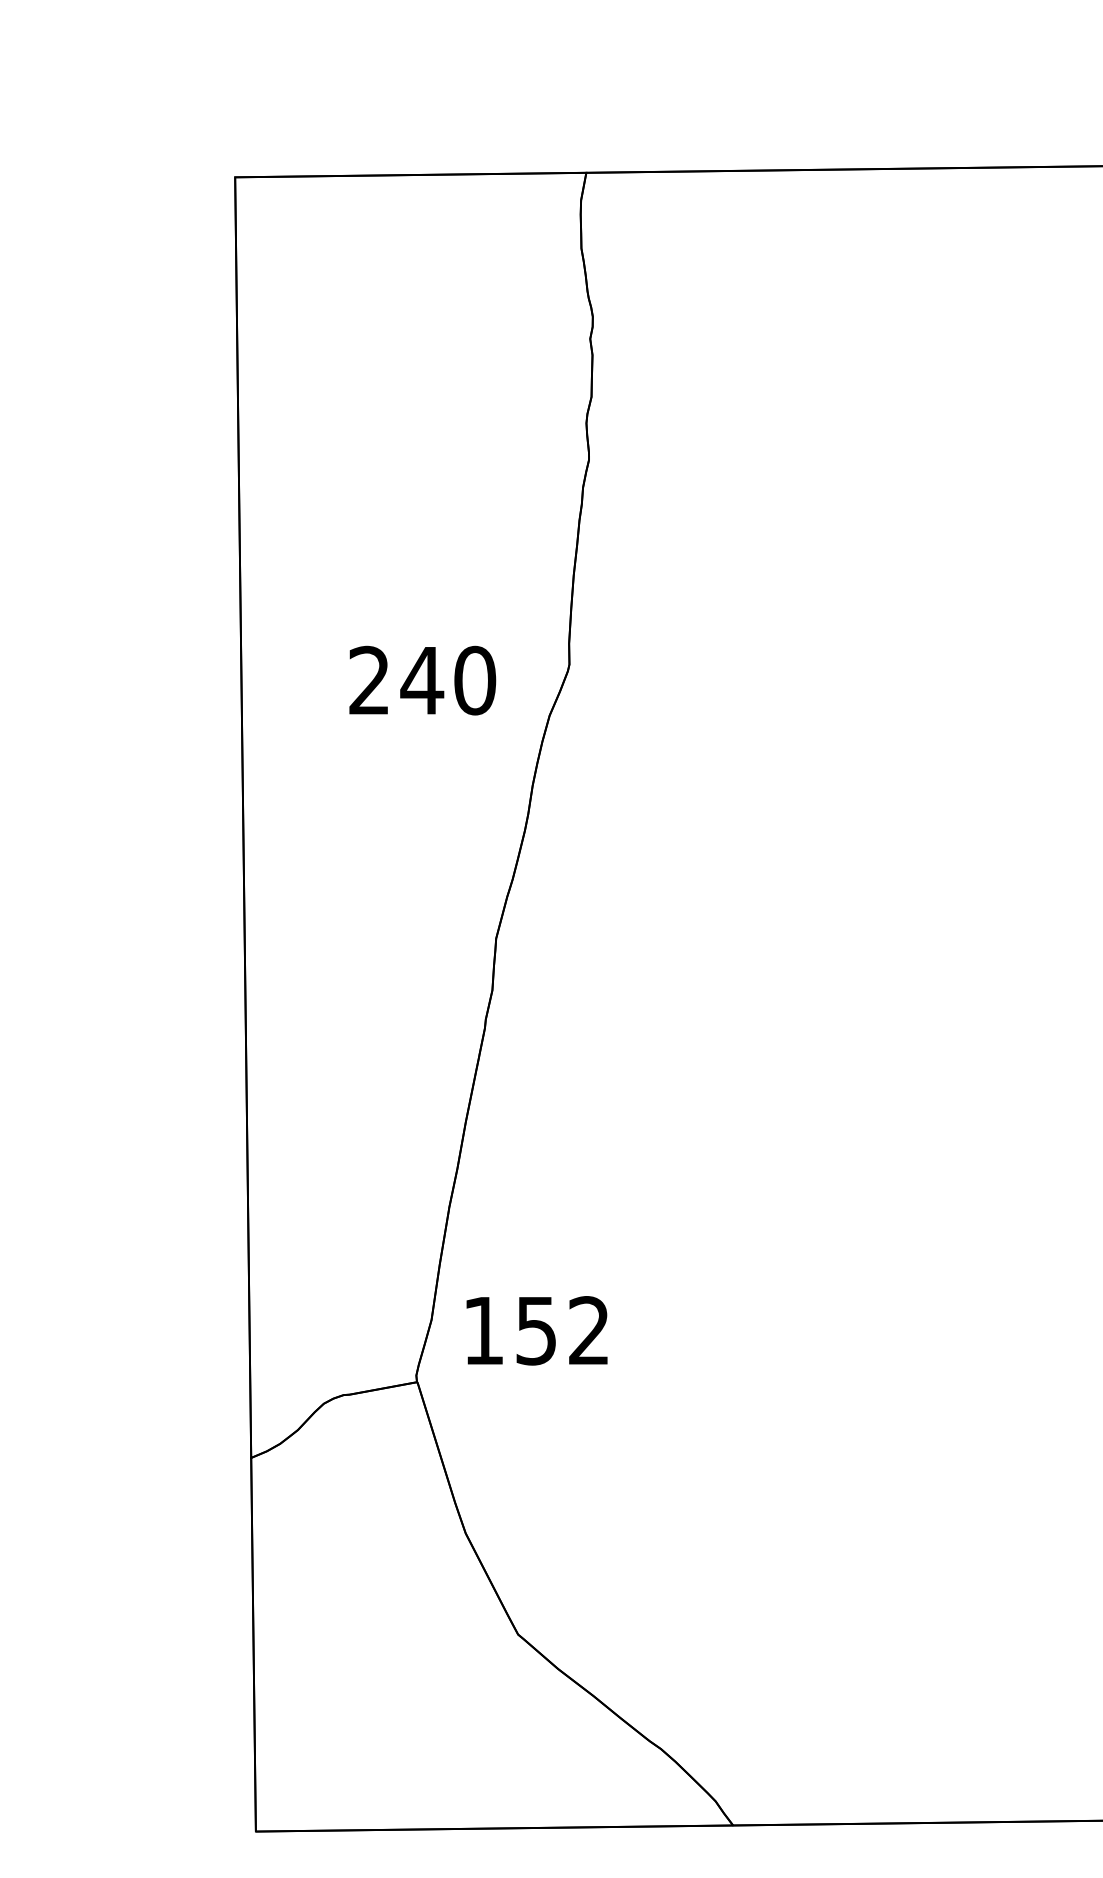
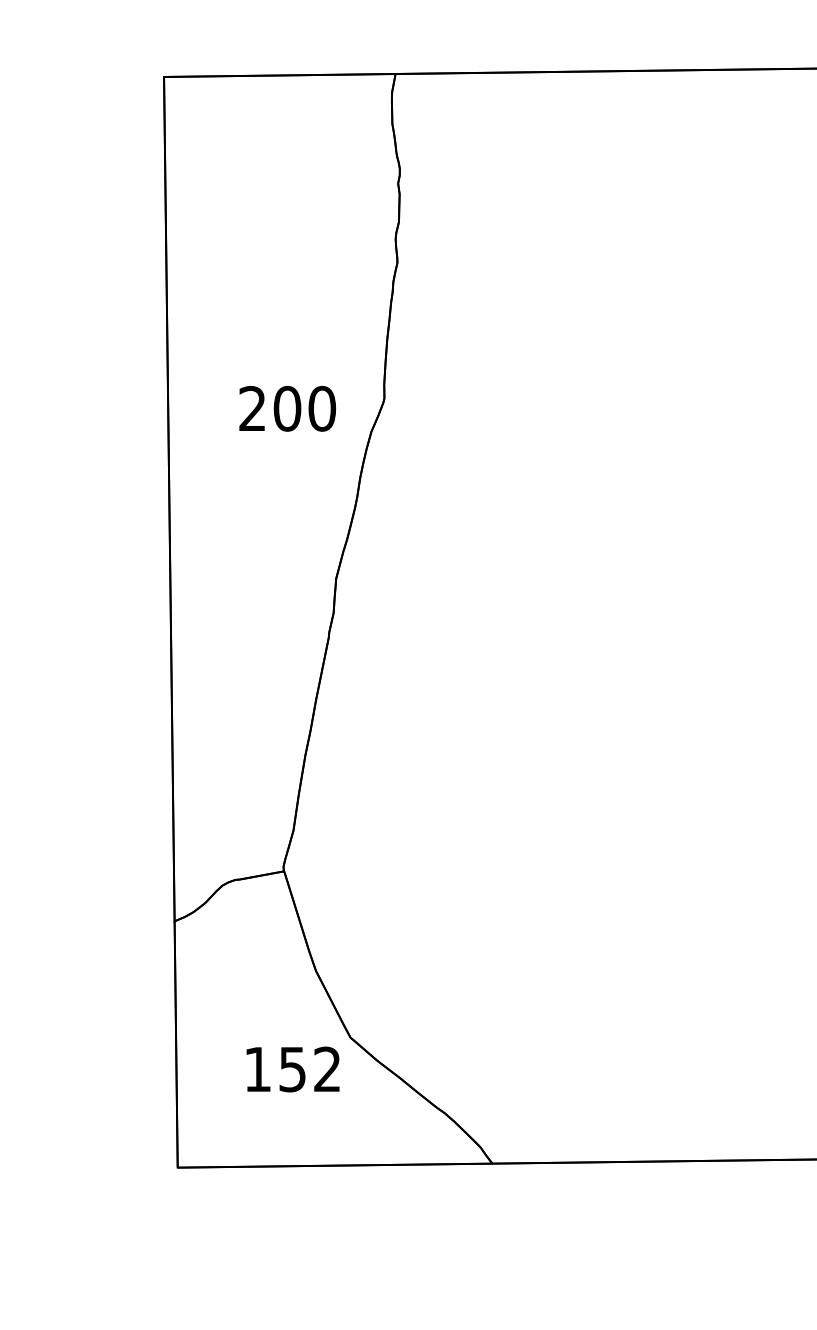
text: (420, 680) -> (286, 408), 240 -> 200
text: (536, 1330) -> (292, 1069), moved

